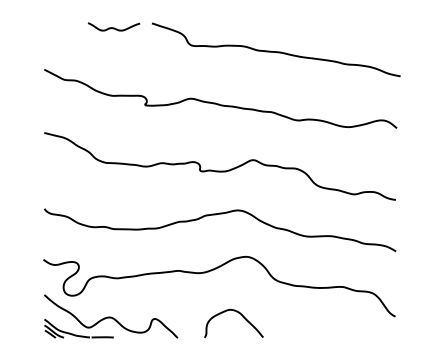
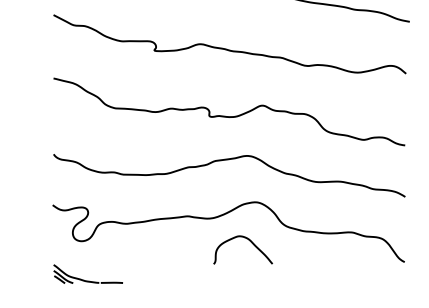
curve: (239, 314) -> (248, 240), moved
curve: (111, 316) -> (120, 261), removed

